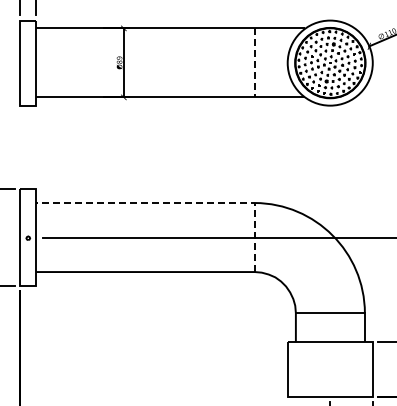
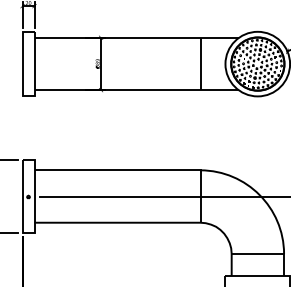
line: (254, 62) -> (200, 63), dashed -> solid
line: (181, 203) -> (144, 170), dashed -> solid

